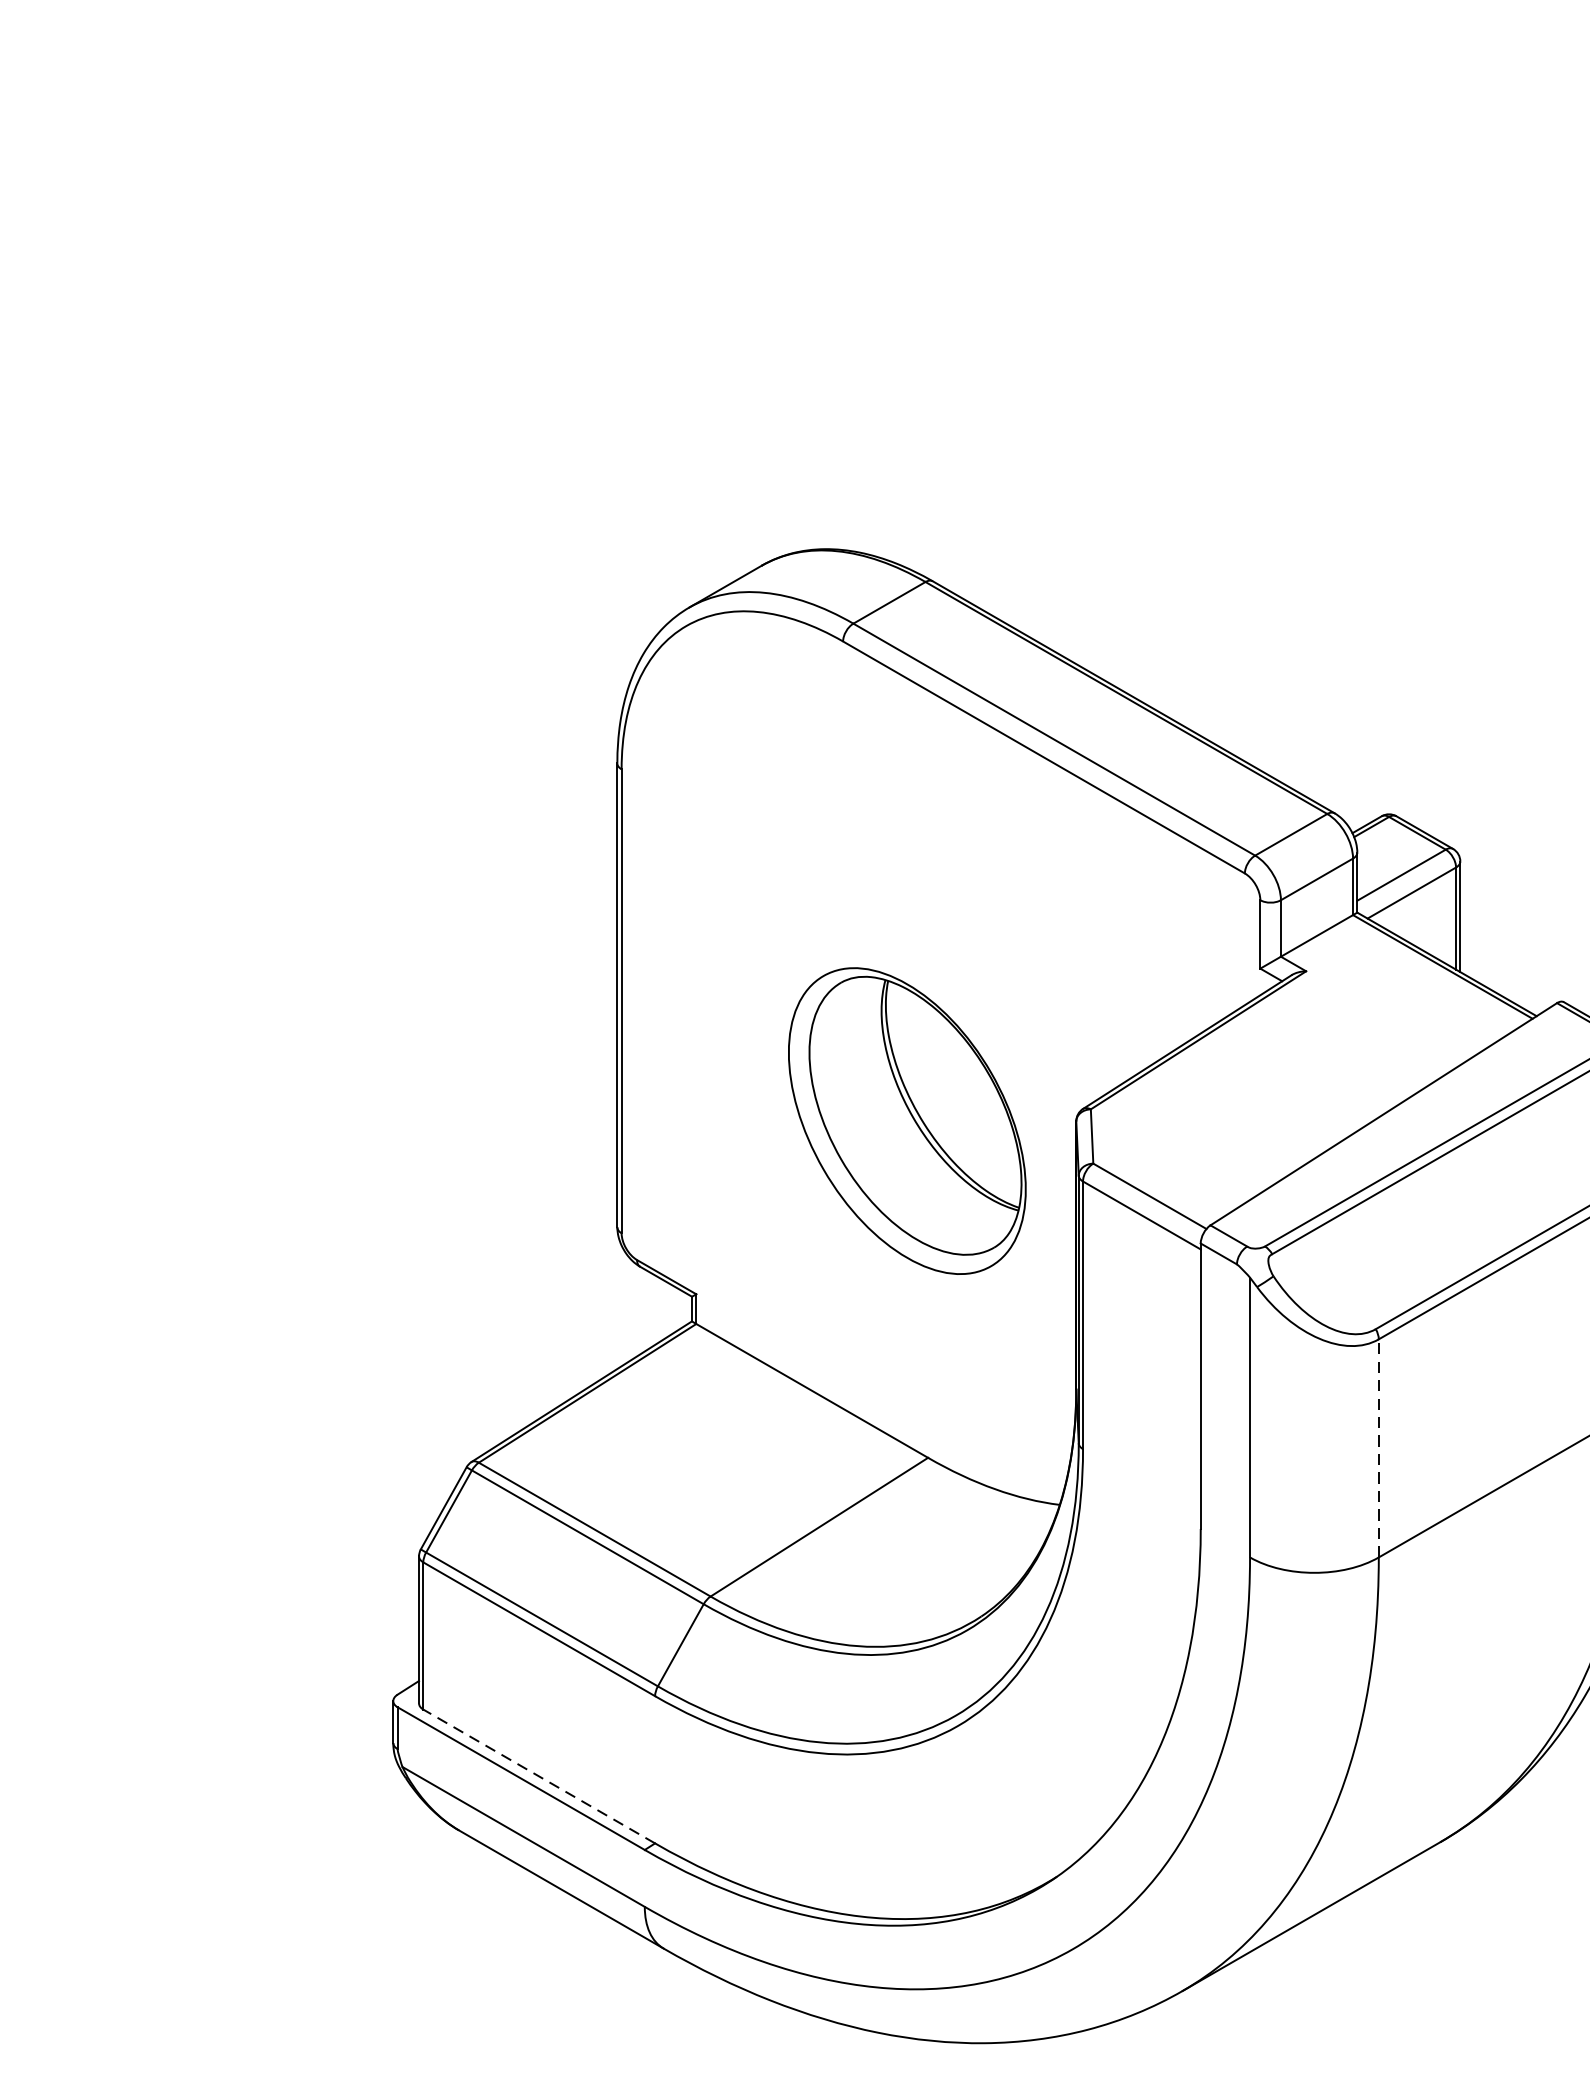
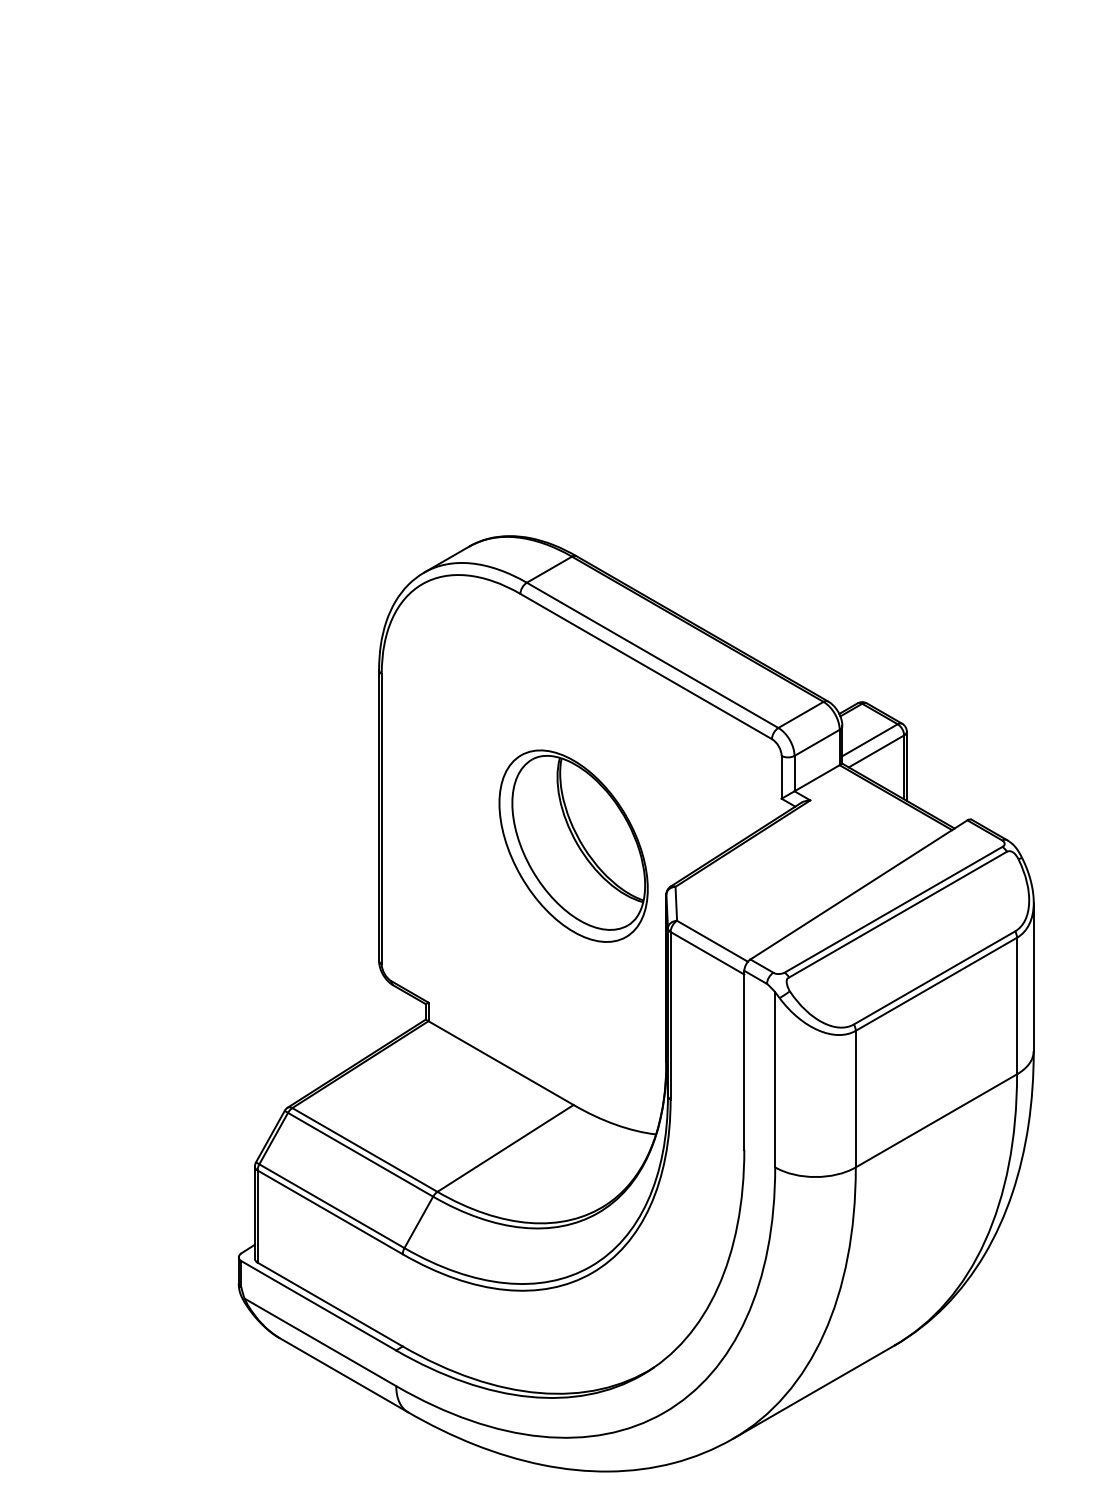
part: (907, 1119) -> (573, 845), moved
line: (1378, 1447) -> (855, 1098), dashed -> solid
line: (539, 1776) -> (330, 1304), dashed -> solid

